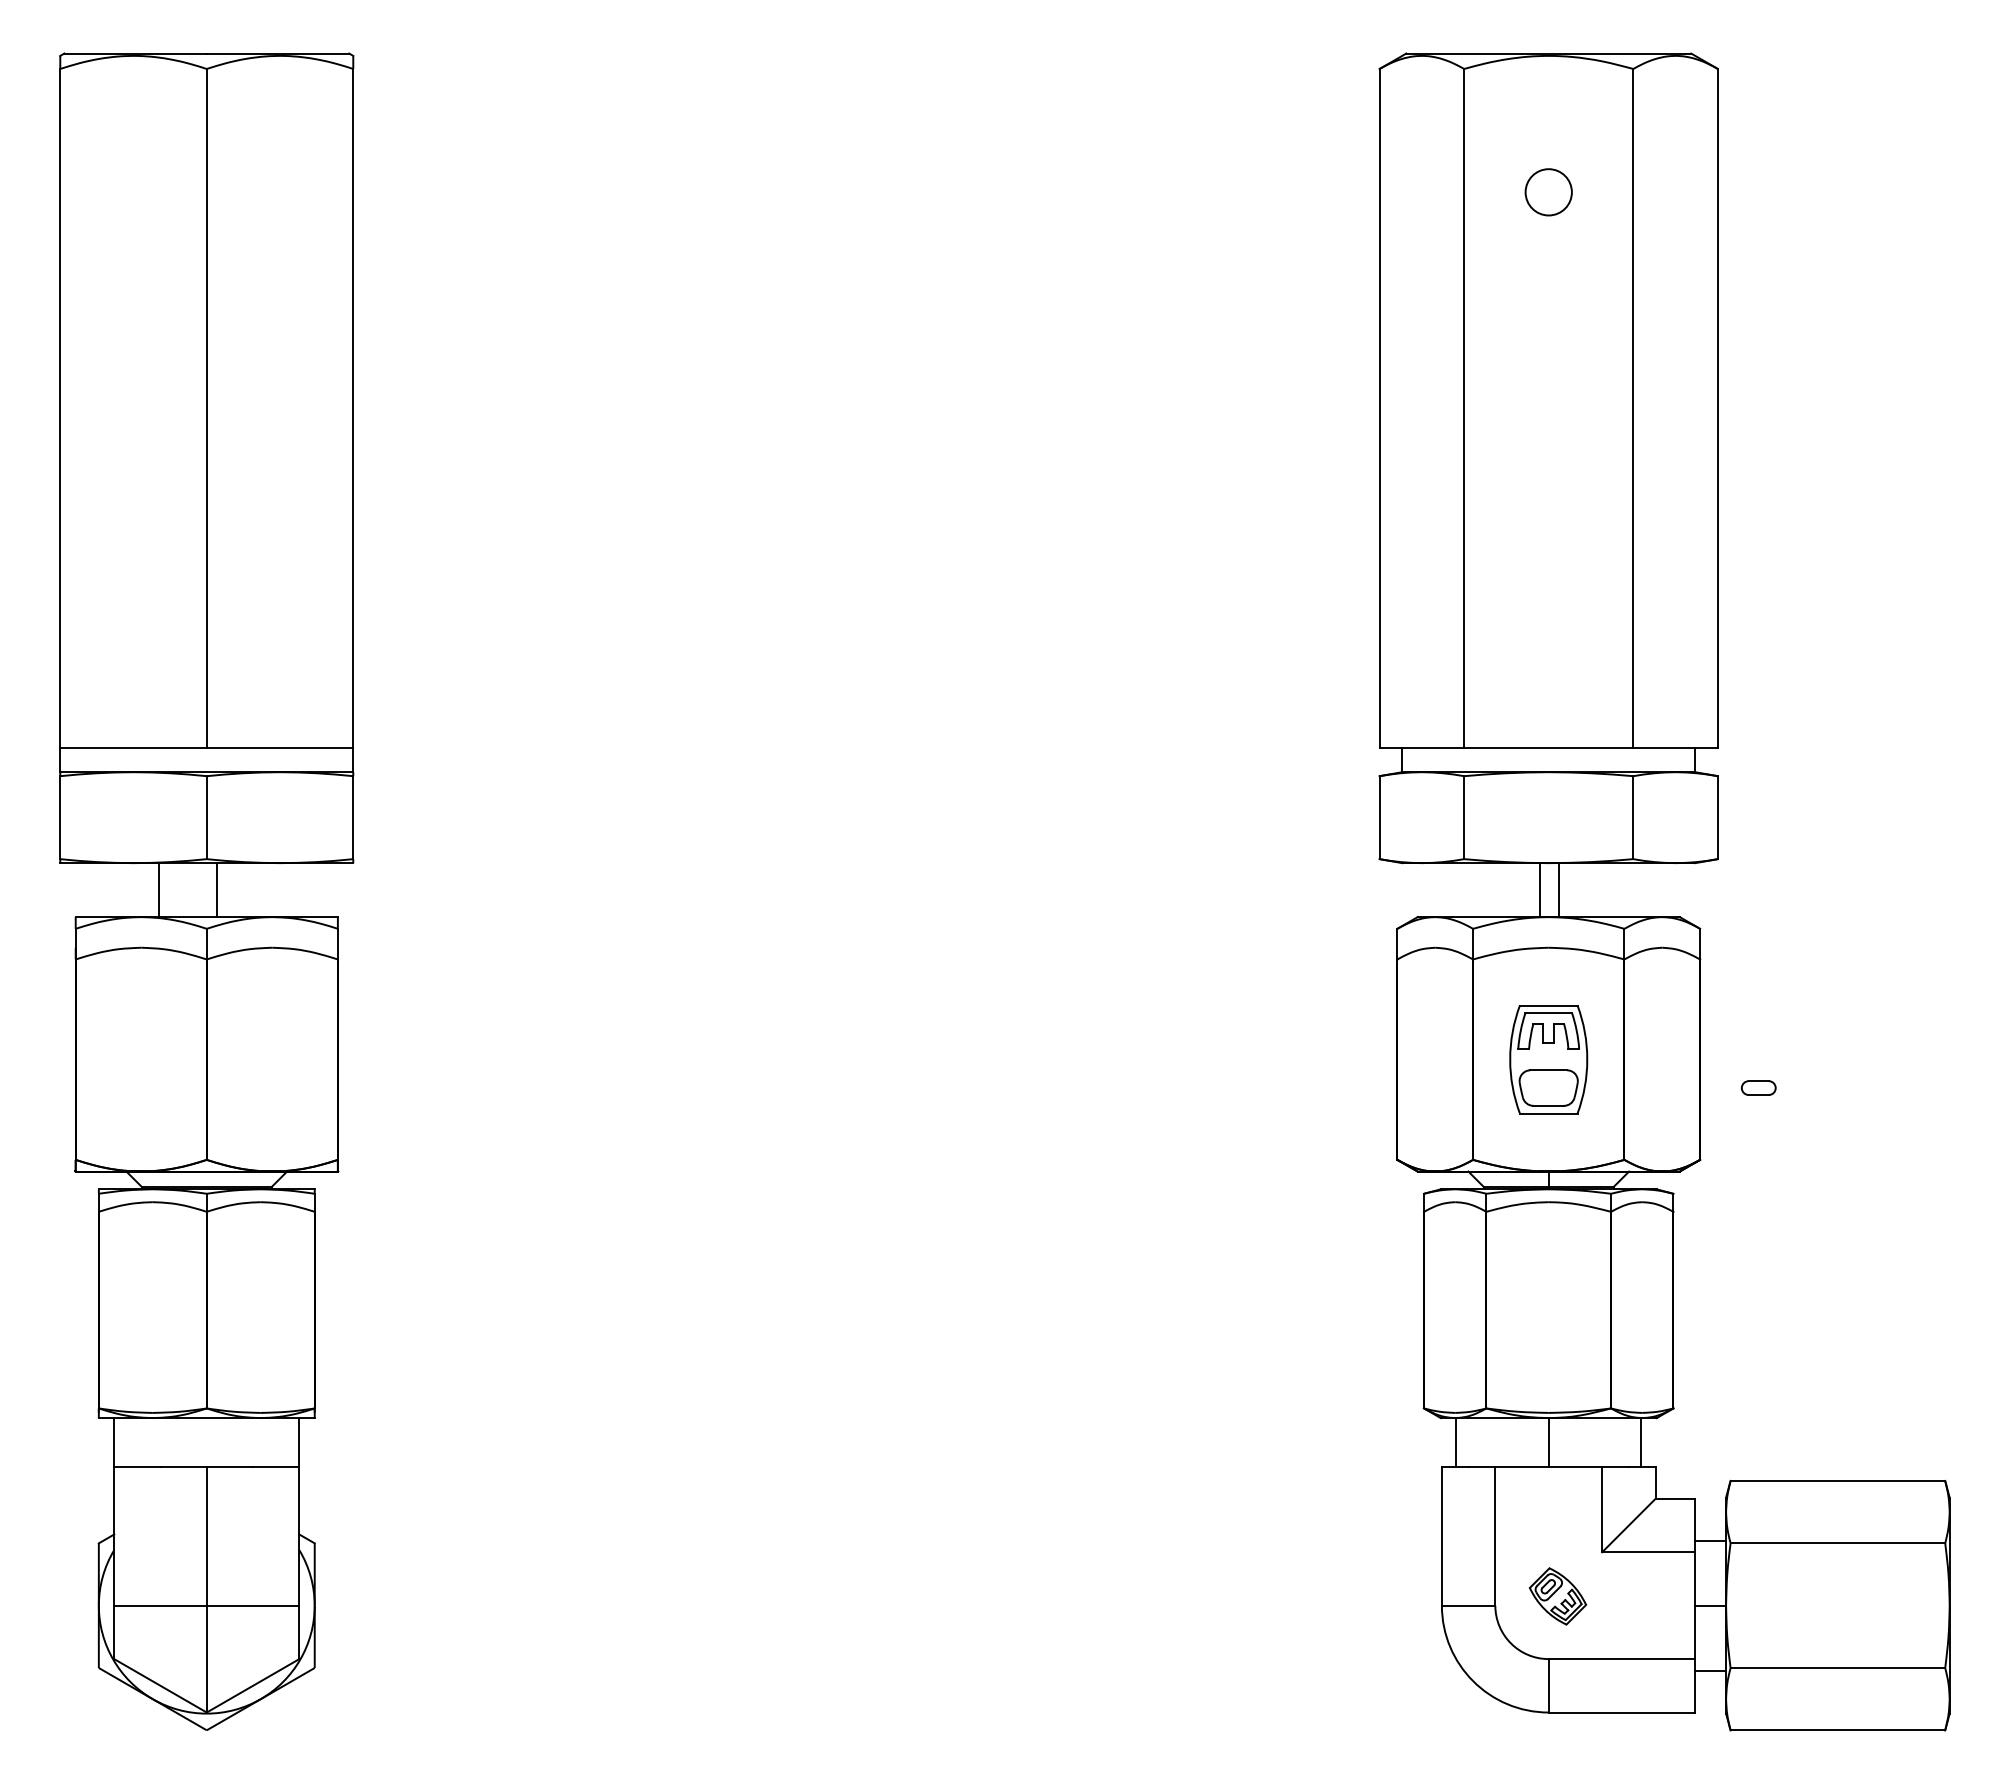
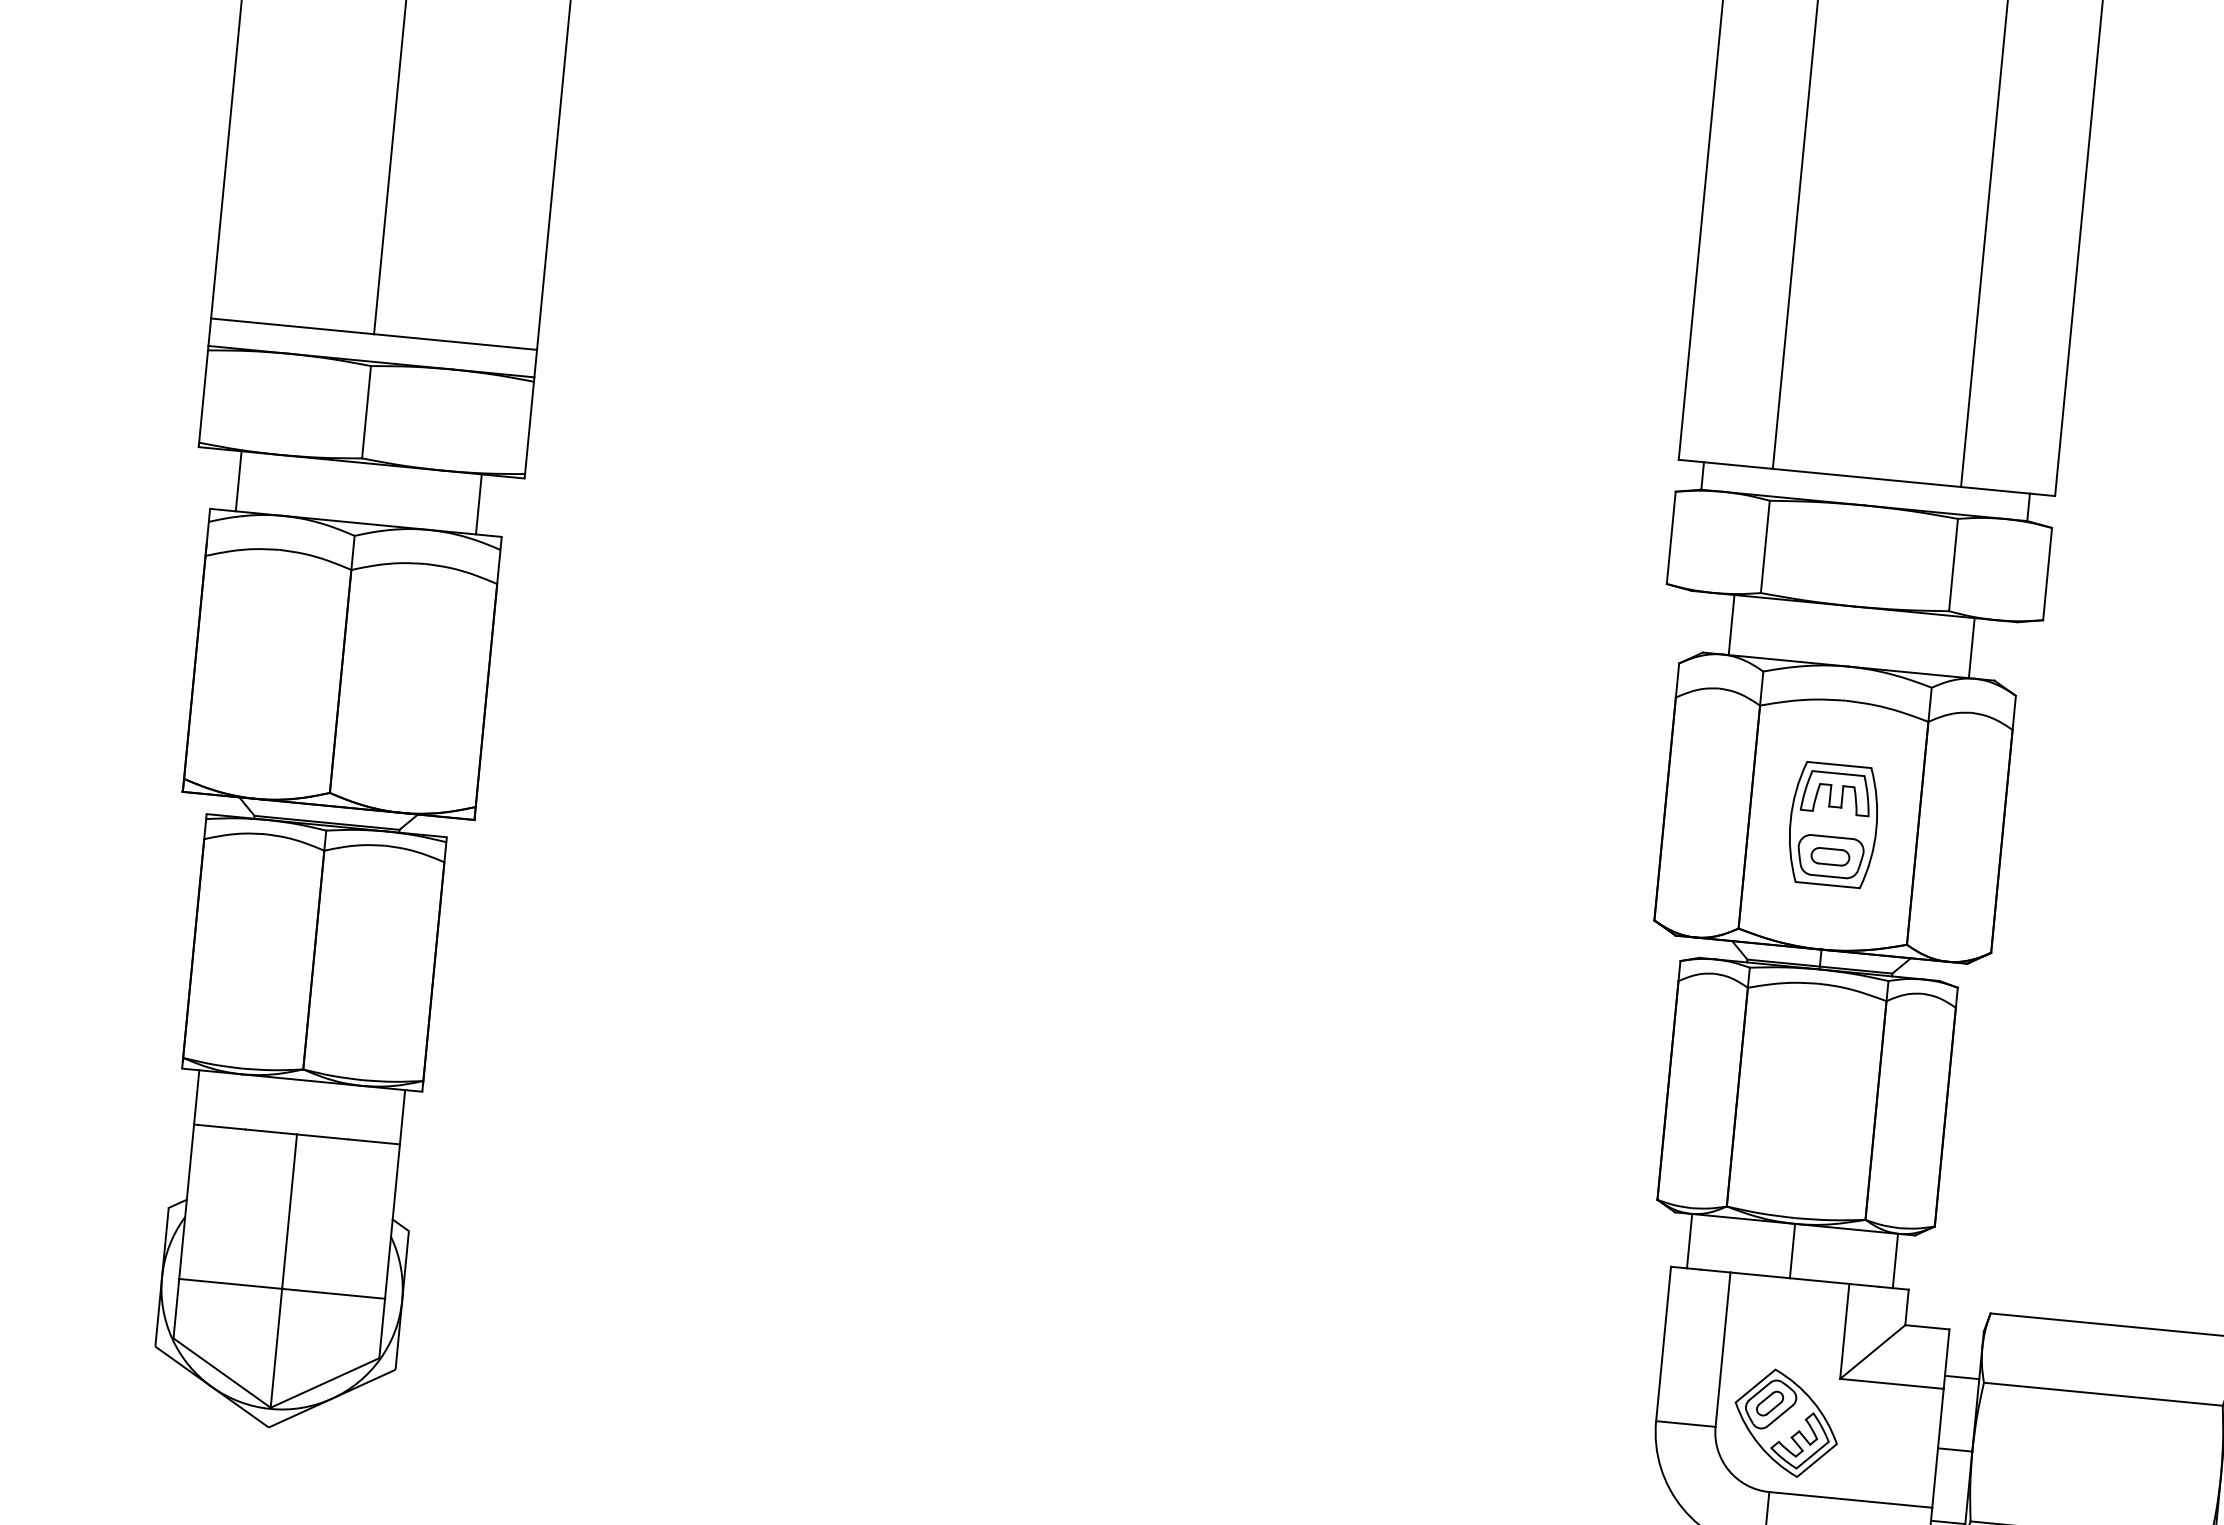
line: (158, 890) -> (238, 481), moved
line: (216, 890) -> (478, 504), moved
line: (1539, 890) -> (1731, 625), moved
line: (1558, 890) -> (1971, 648), moved
part: (1758, 1087) -> (1830, 856), moved
part: (1557, 1596) -> (1785, 1423), size x1.67

